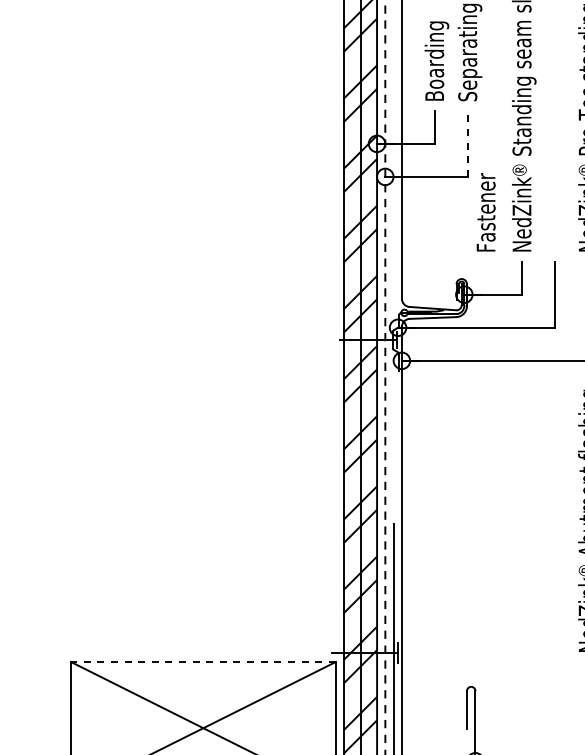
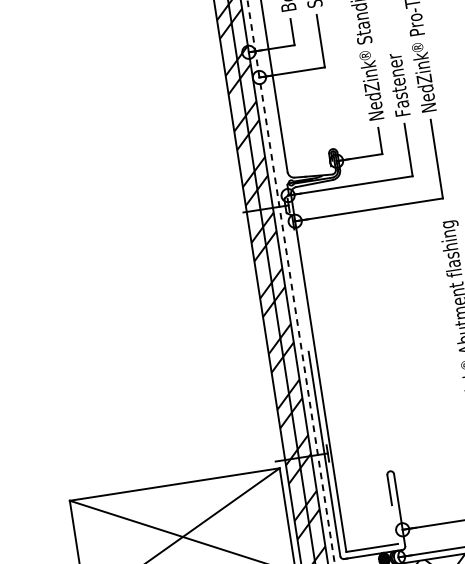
line: (467, 143) -> (320, 40), dashed -> solid
text: (485, 212) -> (398, 84), moved
line: (202, 662) -> (174, 484), dashed -> solid

